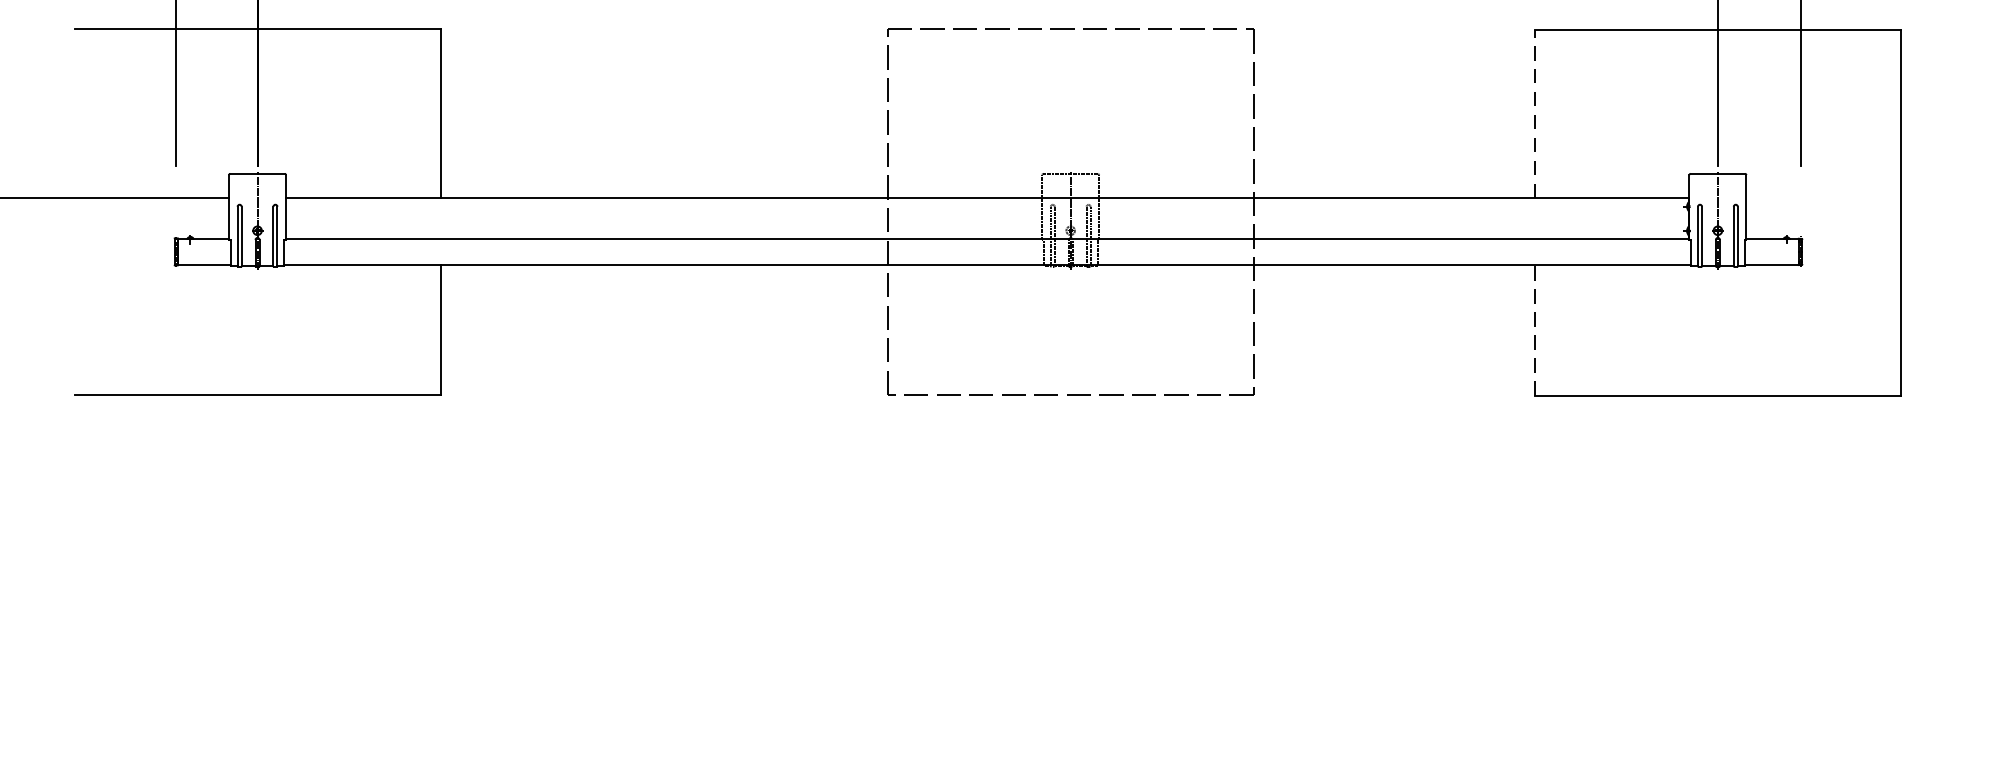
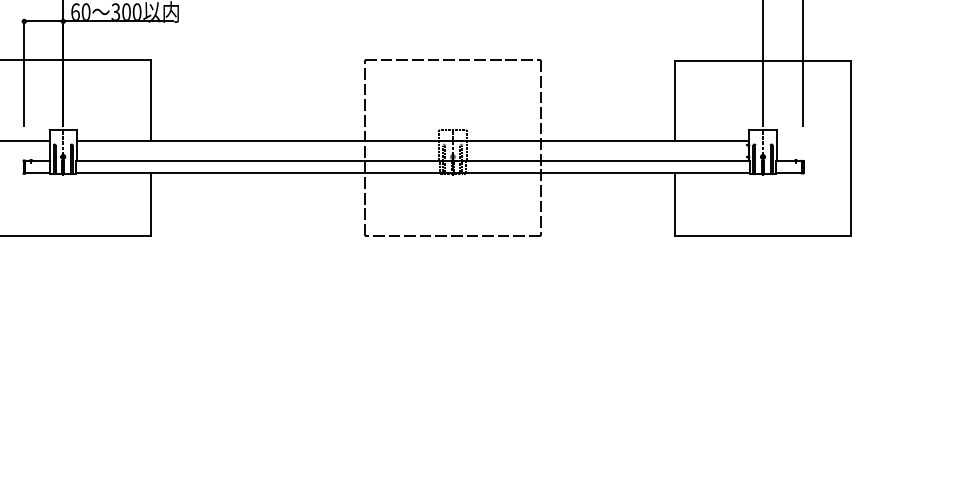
line: (1535, 112) -> (675, 100), dashed -> solid
line: (1535, 329) -> (675, 204), dashed -> solid

